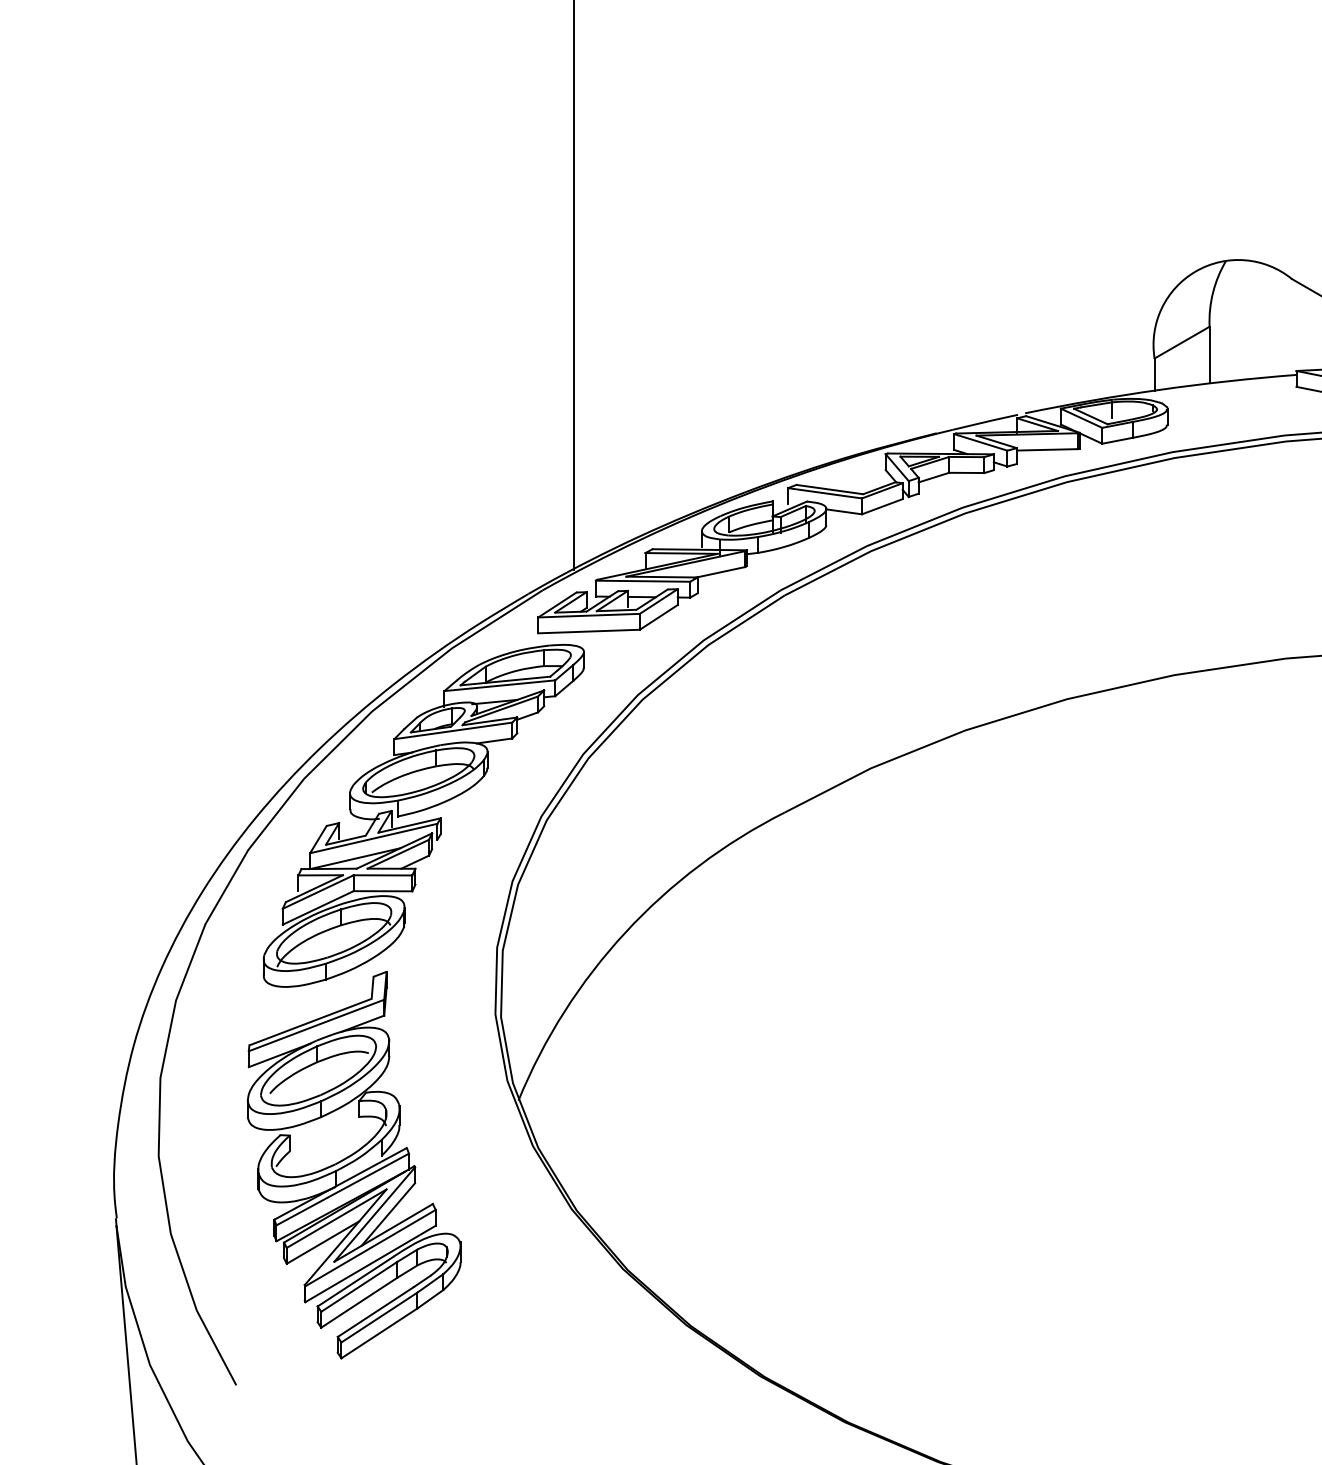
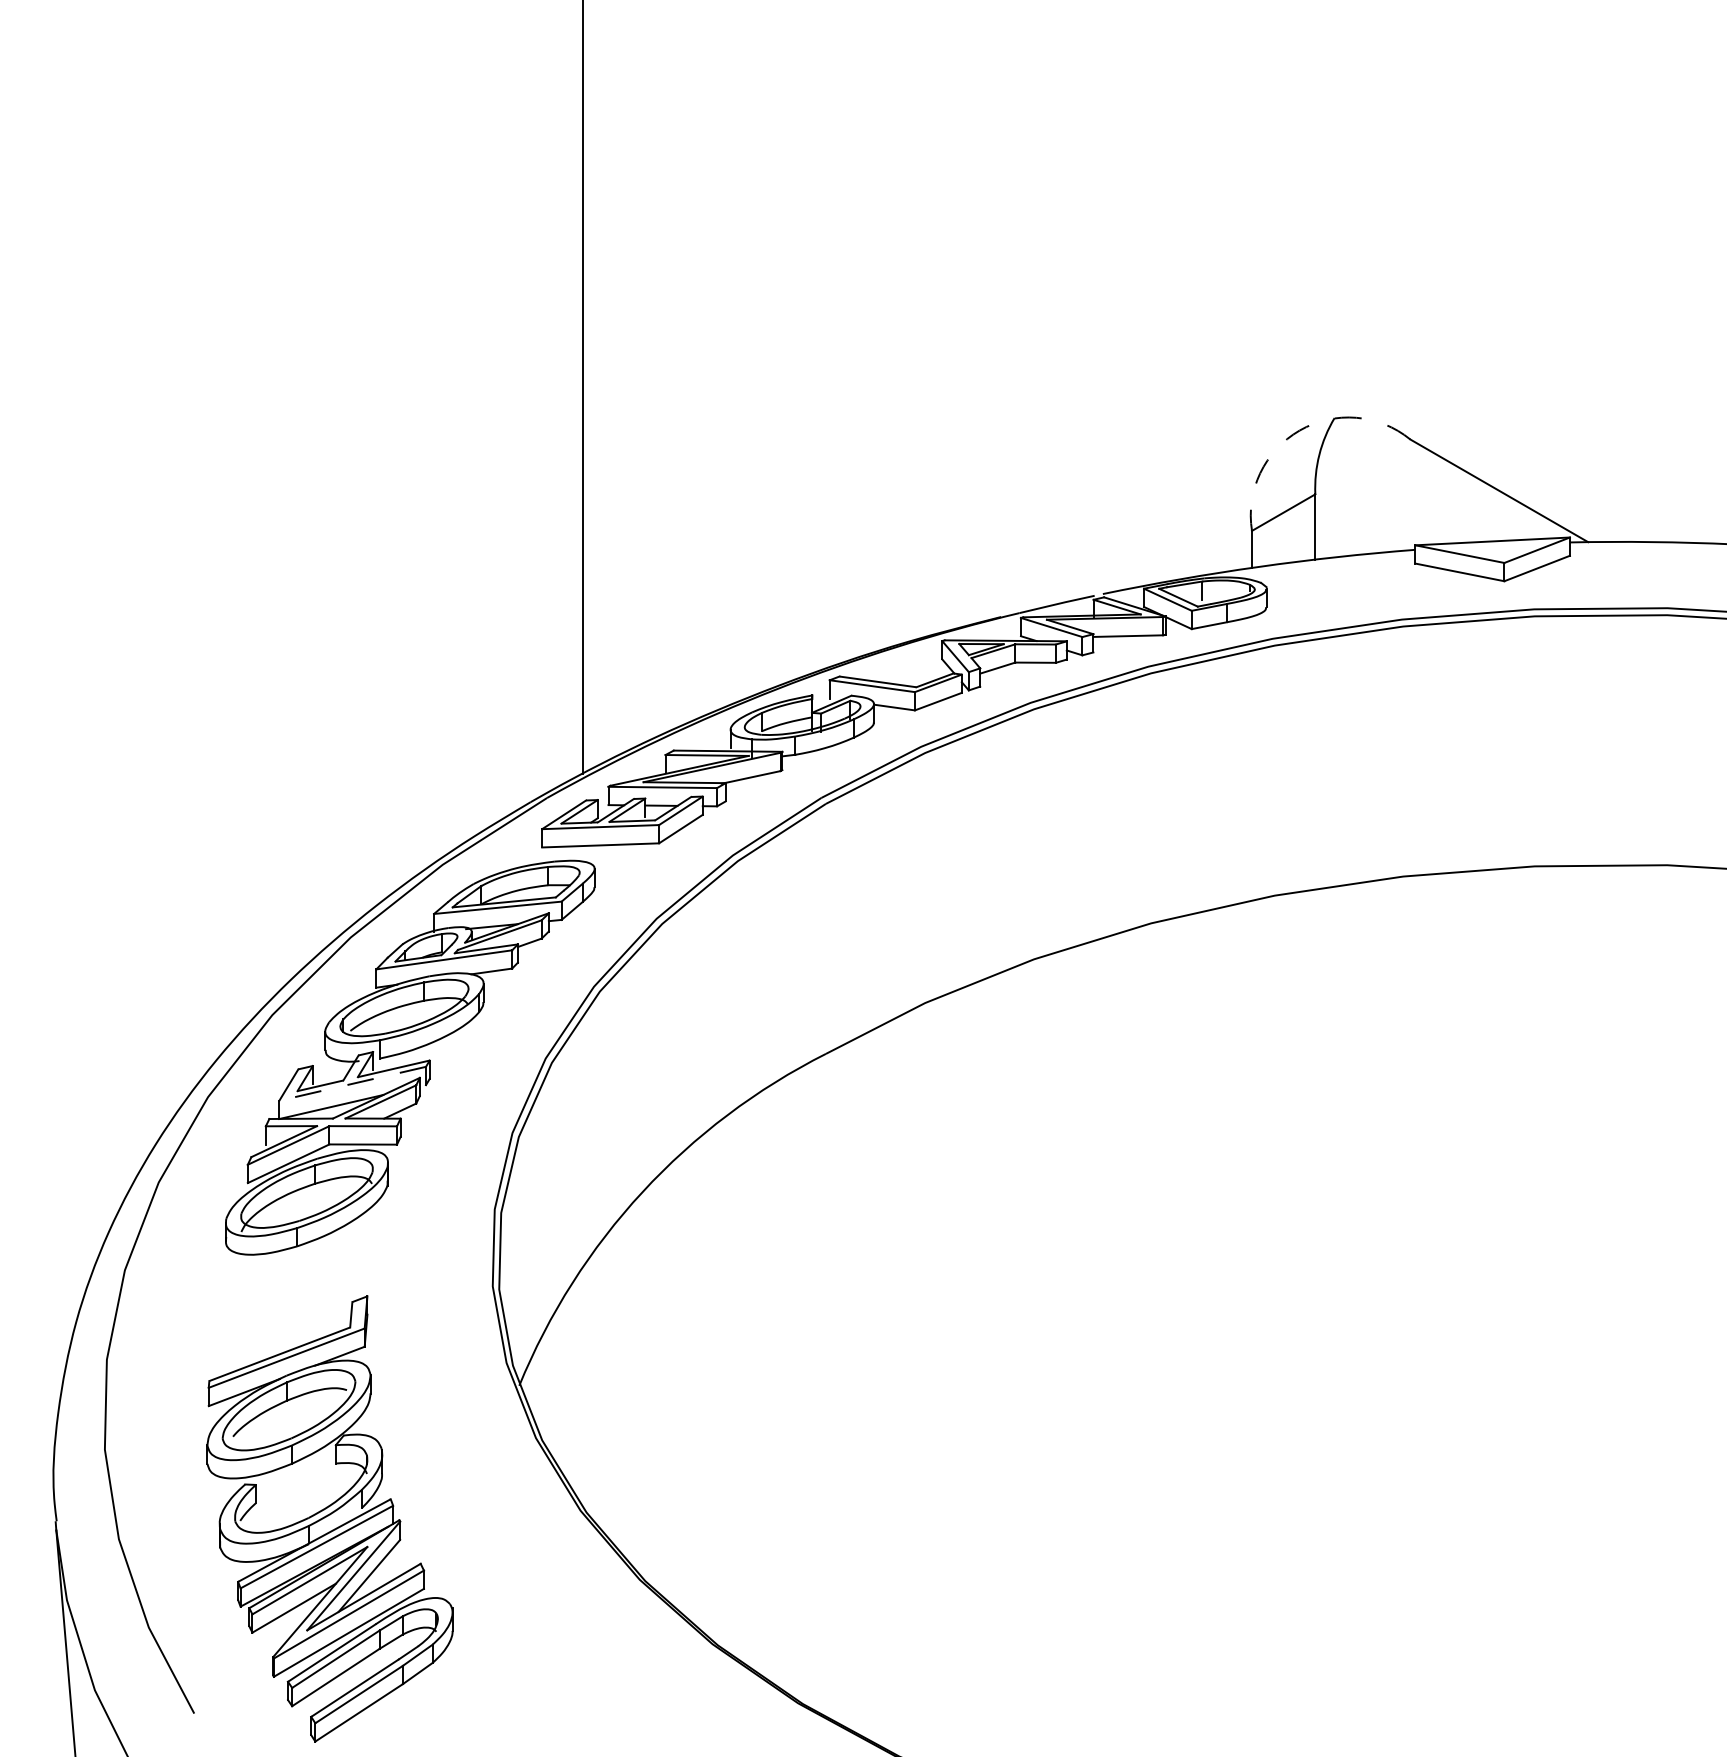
arc: (1195, 271) -> (1299, 430), solid -> dashed
line: (373, 838) -> (352, 1083), solid -> dashed
part: (353, 1164) -> (329, 1518), moved

